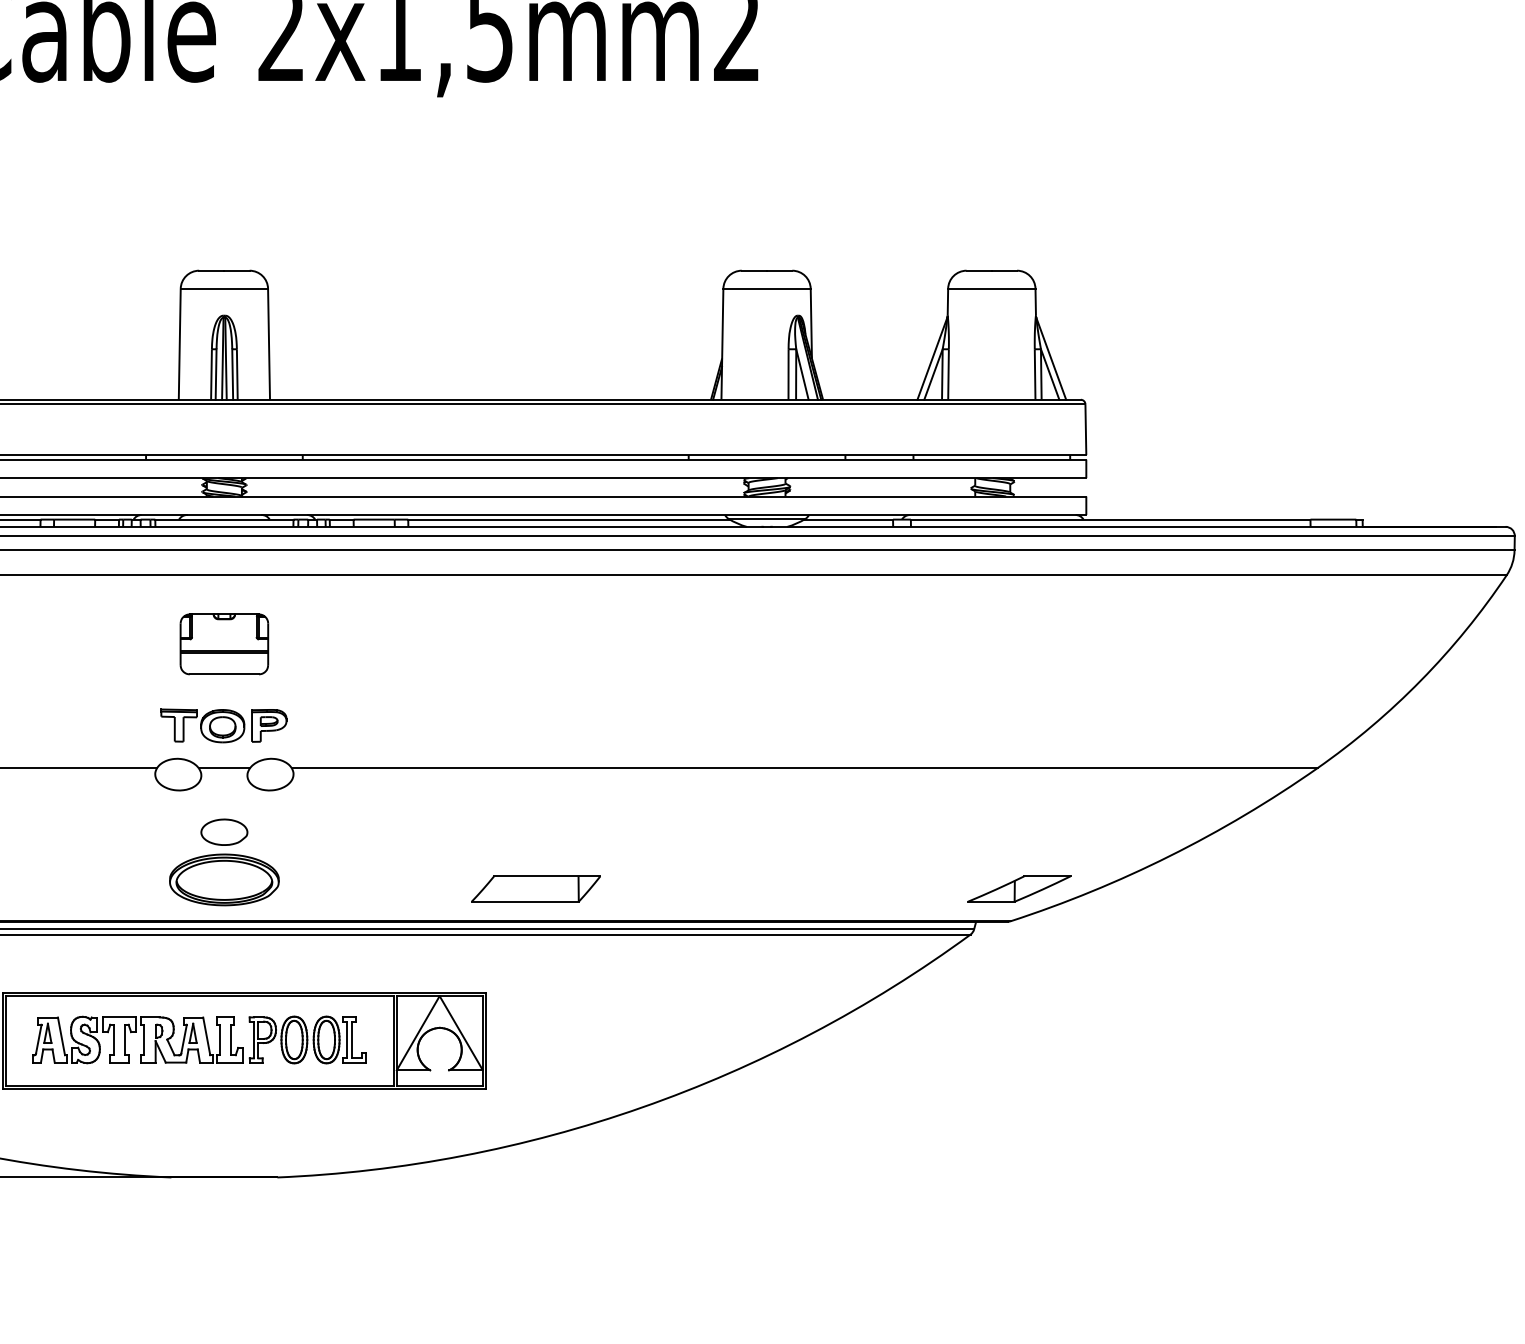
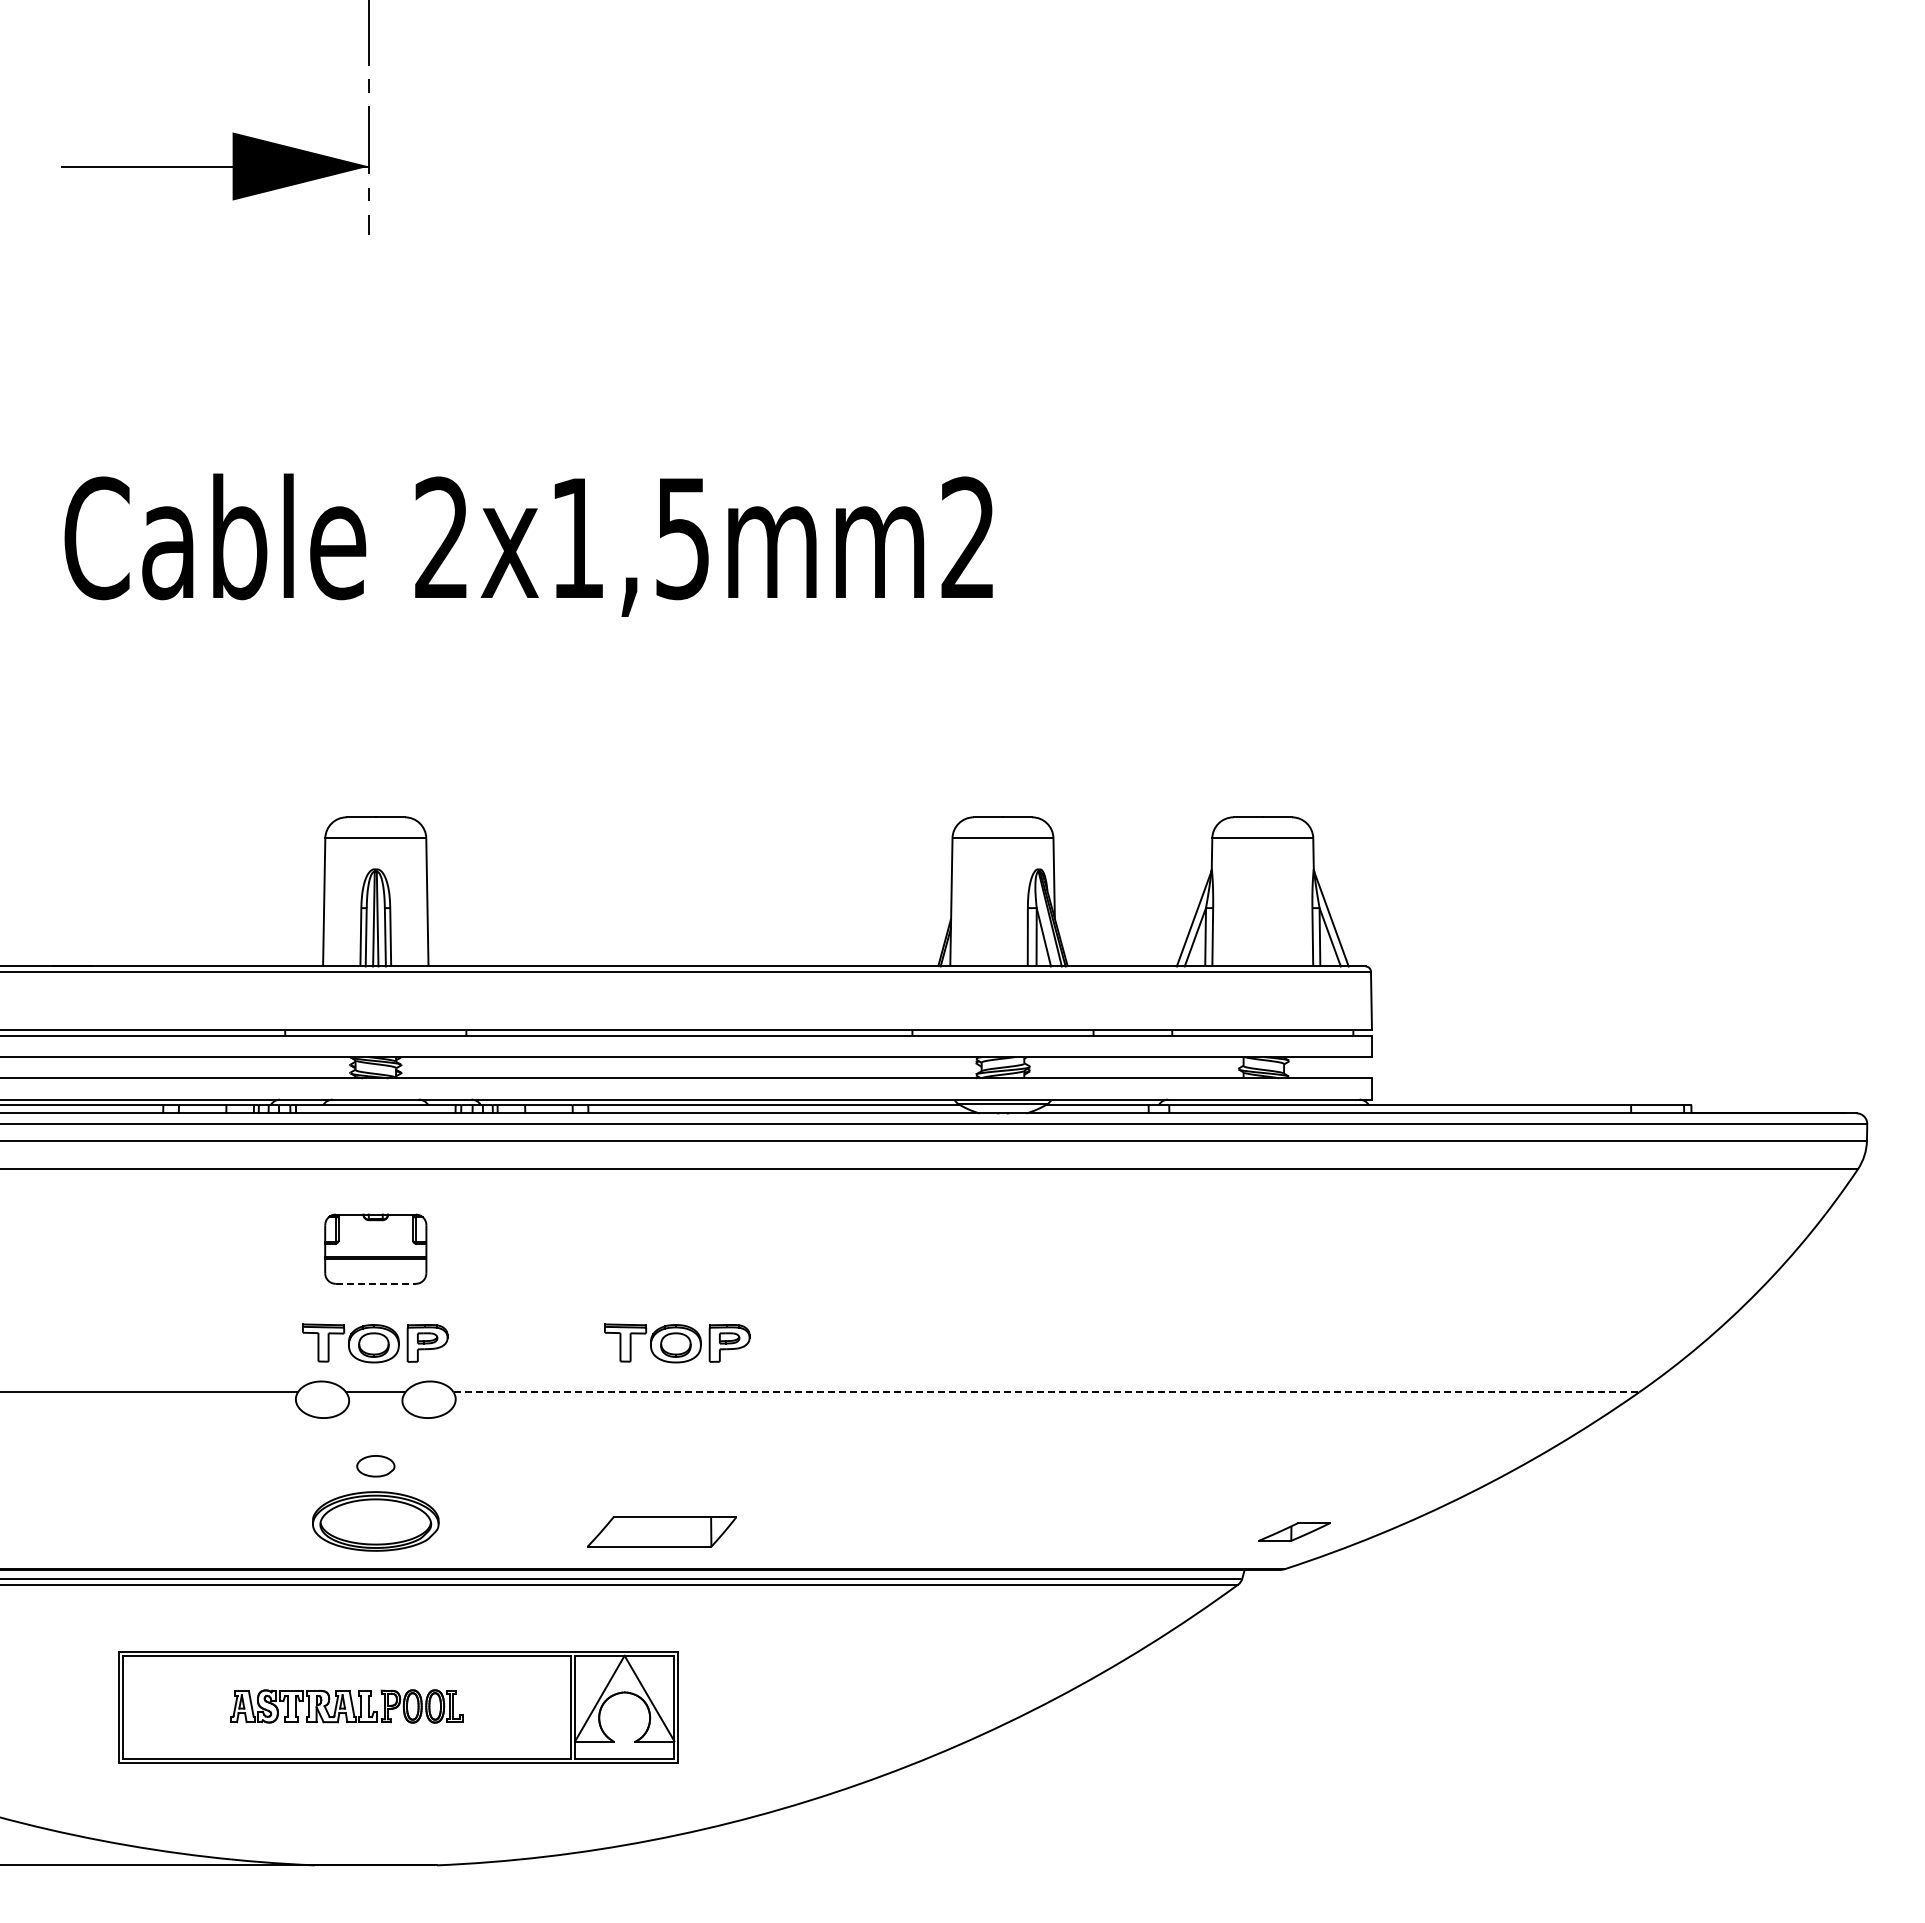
line: (224, 674) -> (375, 1283), solid -> dashed
part: (485, 725) -> (677, 1343), added
line: (804, 768) -> (1046, 1392), solid -> dashed
part: (224, 831) -> (375, 1465), size x0.7
part: (535, 888) -> (661, 1531), moved
part: (1019, 888) -> (1294, 1531), size x0.6
part: (199, 1040) -> (346, 1706), size x0.6

